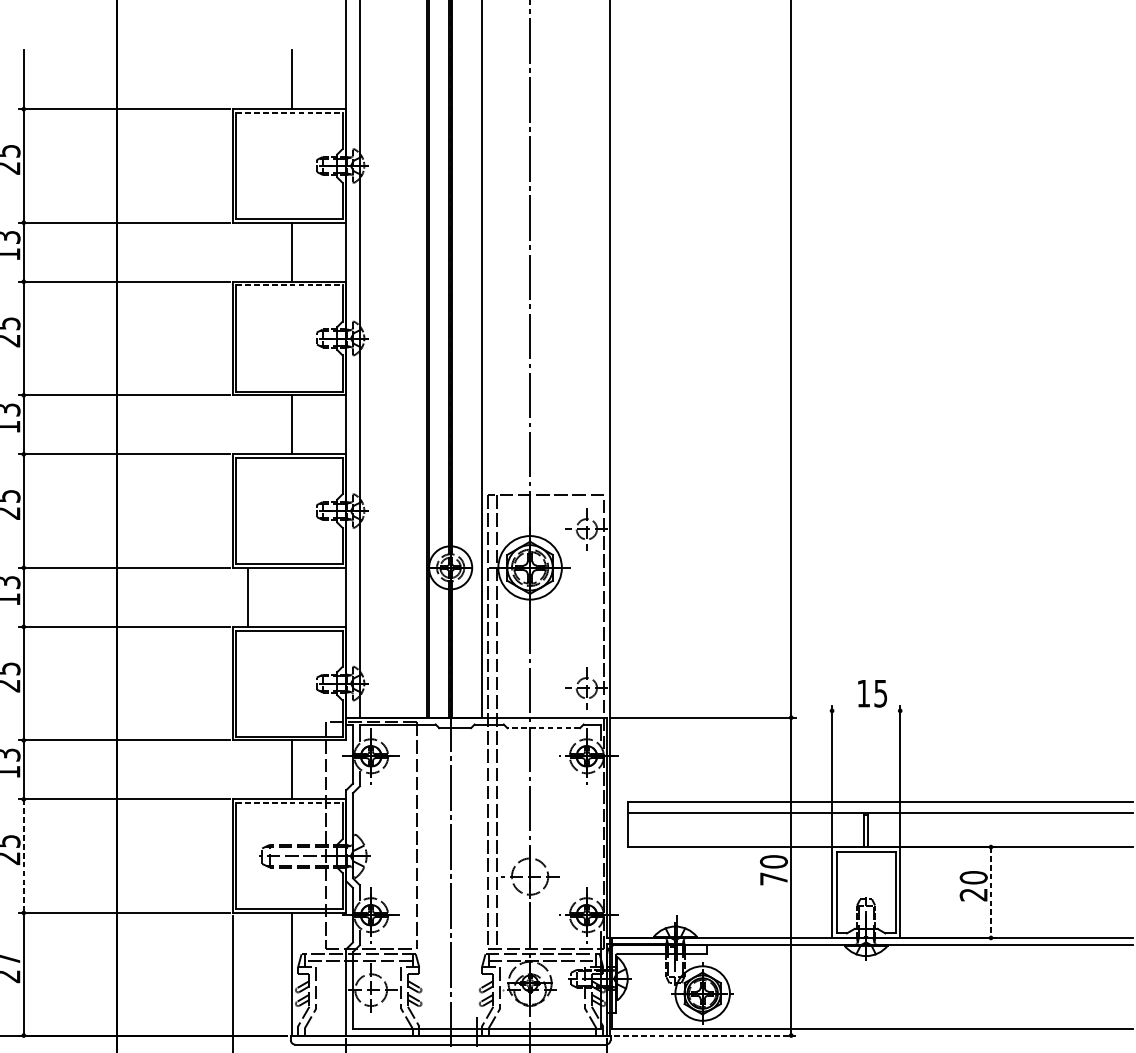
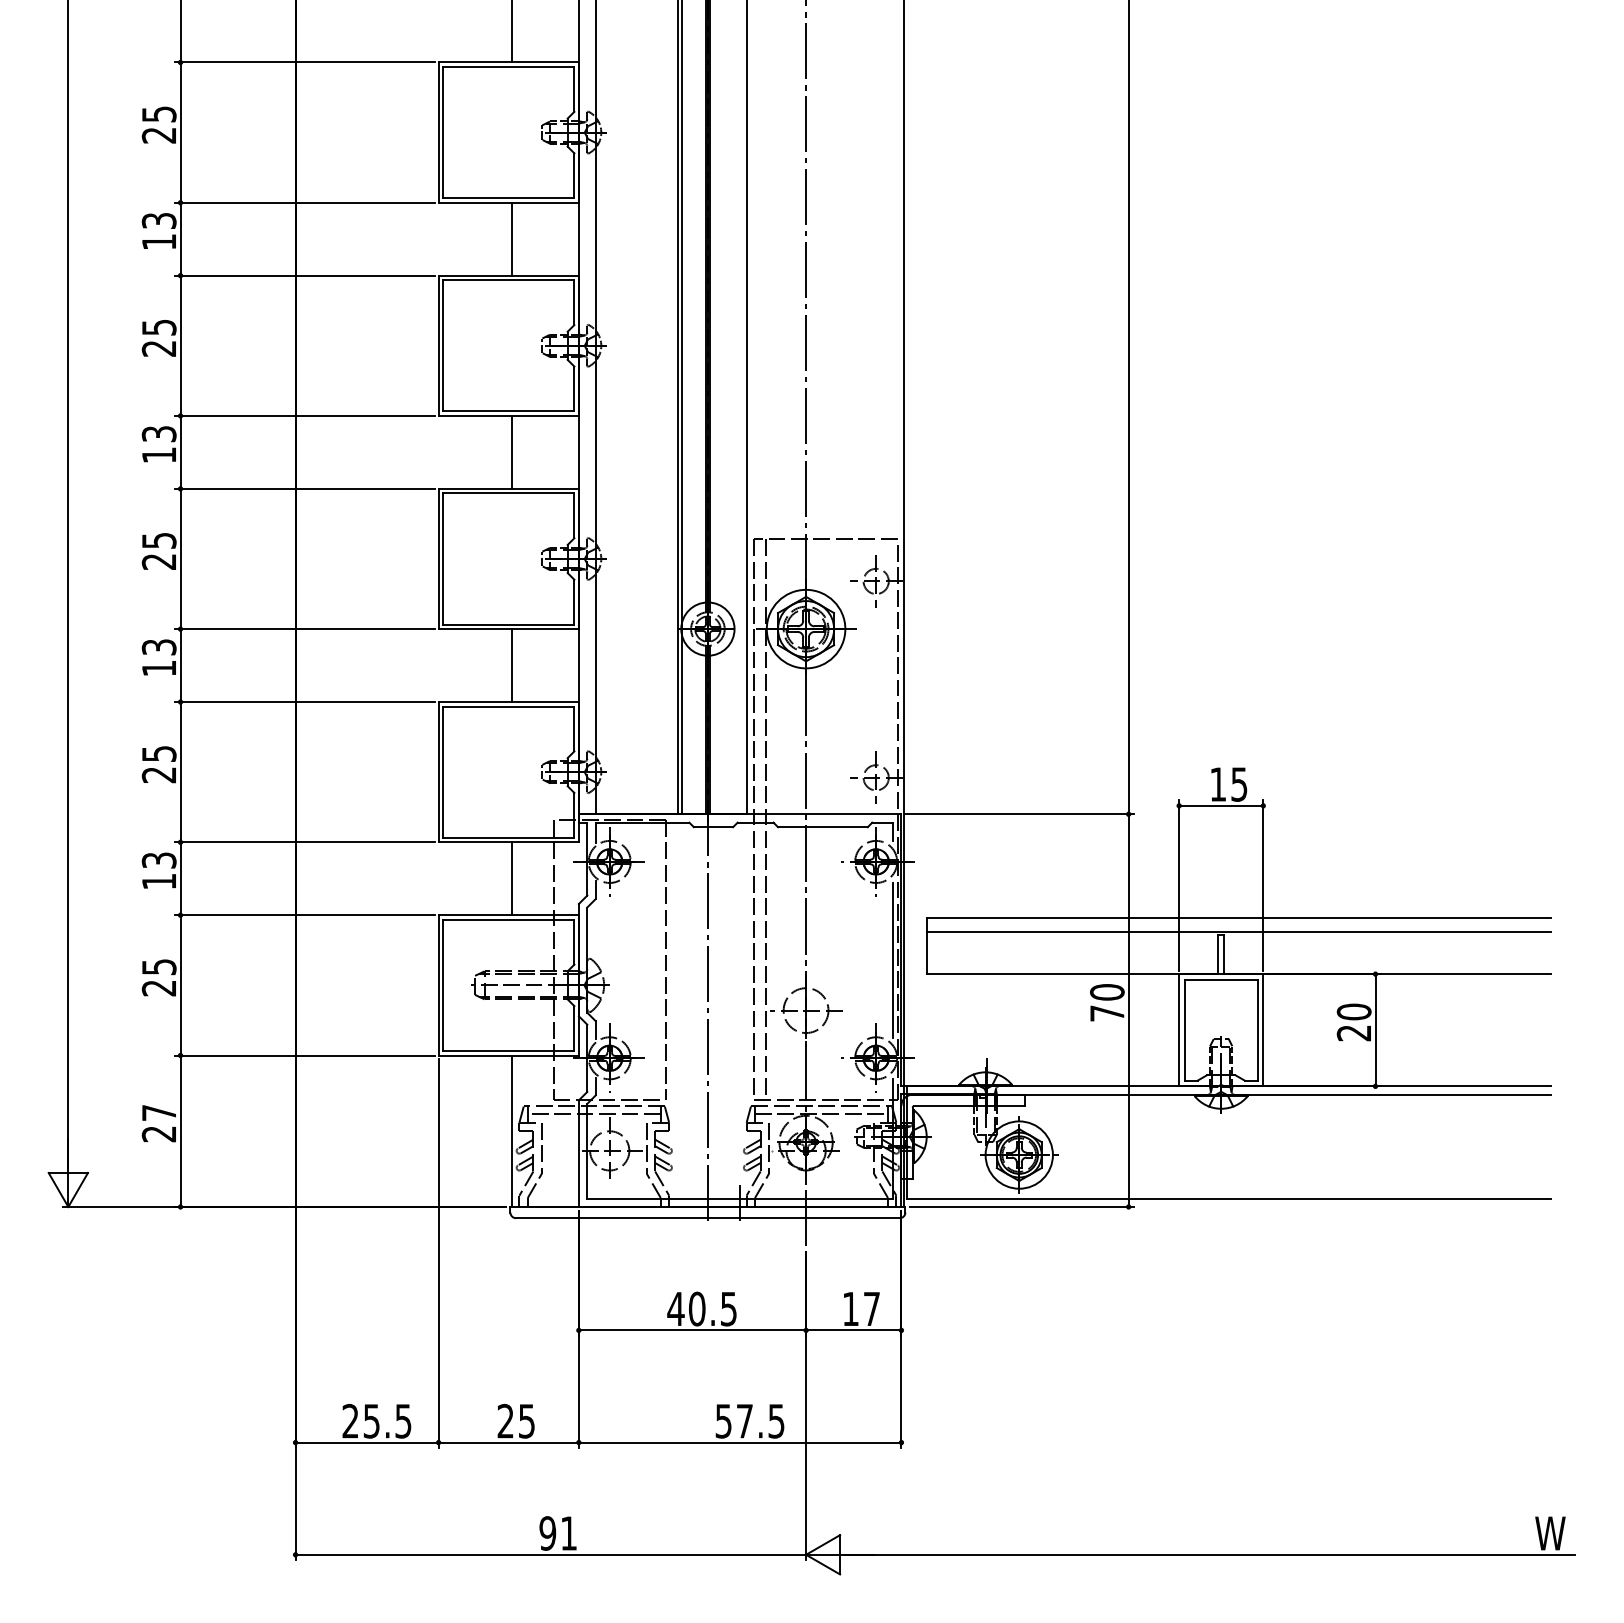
line: (289, 112) -> (508, 66), dashed -> solid
line: (289, 285) -> (508, 280), dashed -> solid
line: (247, 597) -> (511, 665), moved
line: (866, 710) -> (1221, 805), added
line: (543, 728) -> (822, 827), dashed -> solid
line: (289, 802) -> (508, 919), dashed -> solid
line: (600, 835) -> (893, 959), added
line: (23, 856) -> (180, 985), dashed -> solid
line: (991, 892) -> (1375, 1030), dashed -> solid
line: (705, 1035) -> (1022, 1206), dashed -> solid

